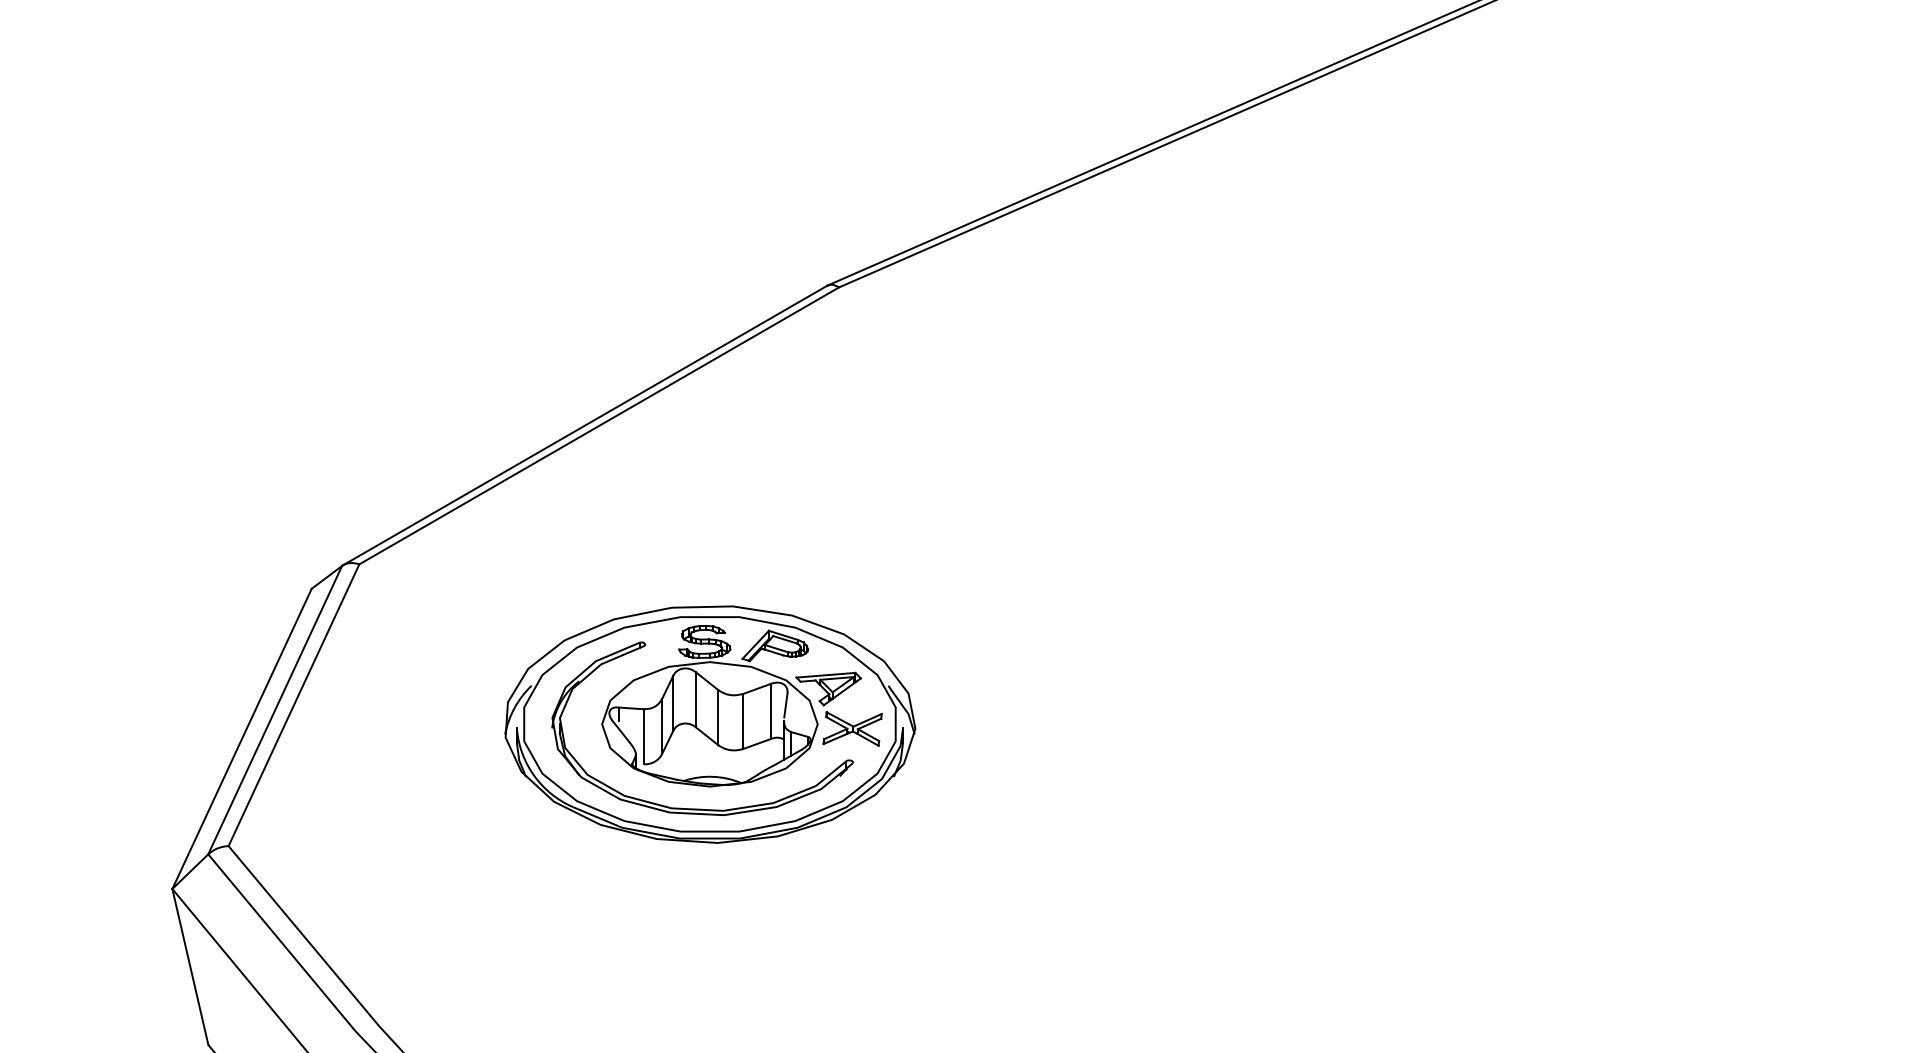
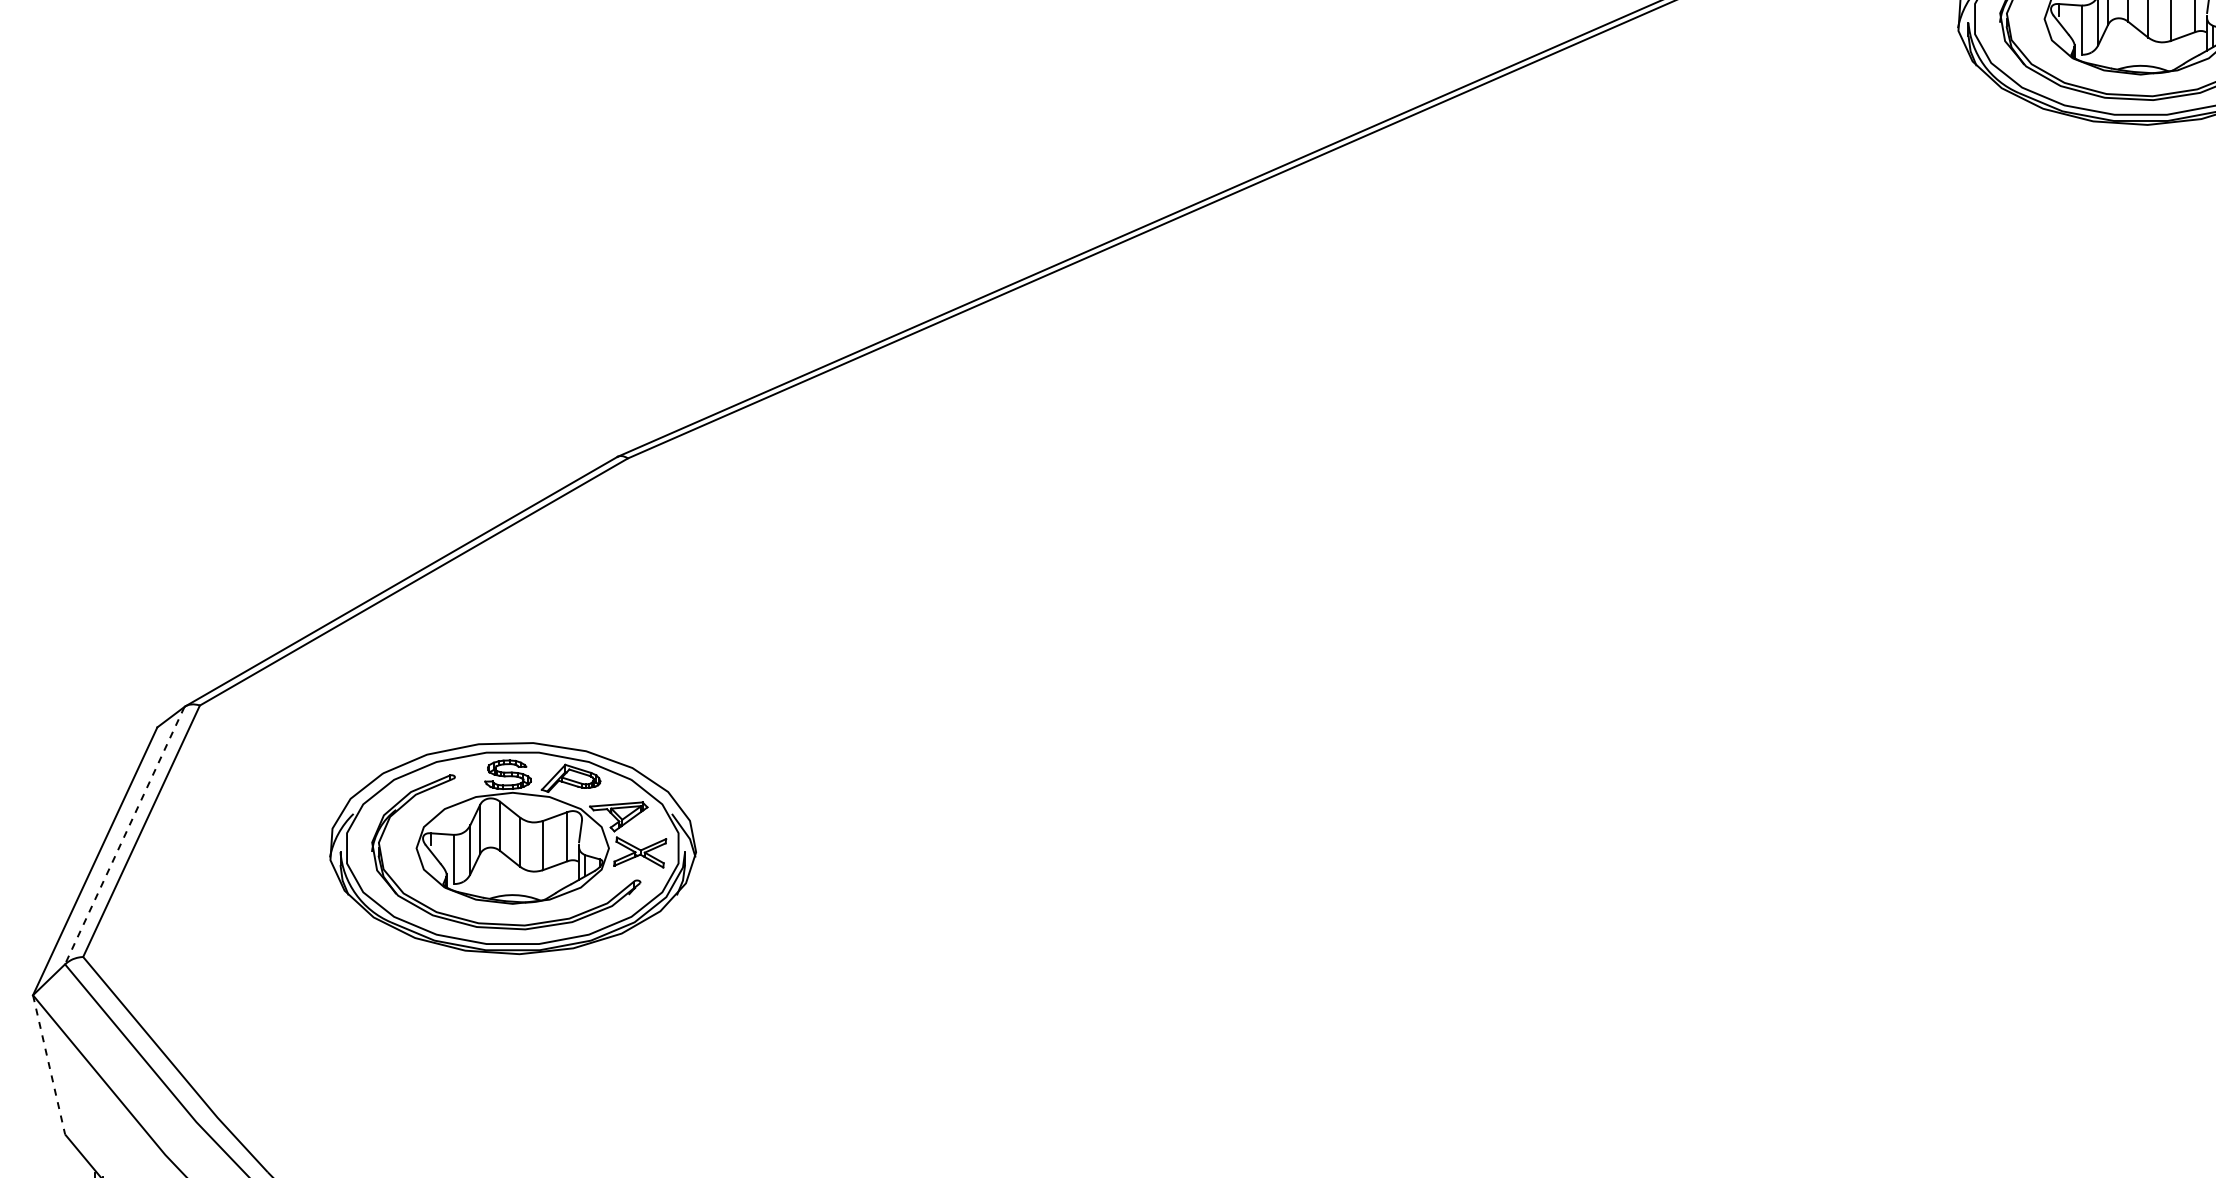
line: (274, 709) -> (124, 835), solid -> dashed
line: (190, 967) -> (49, 1065), solid -> dashed

